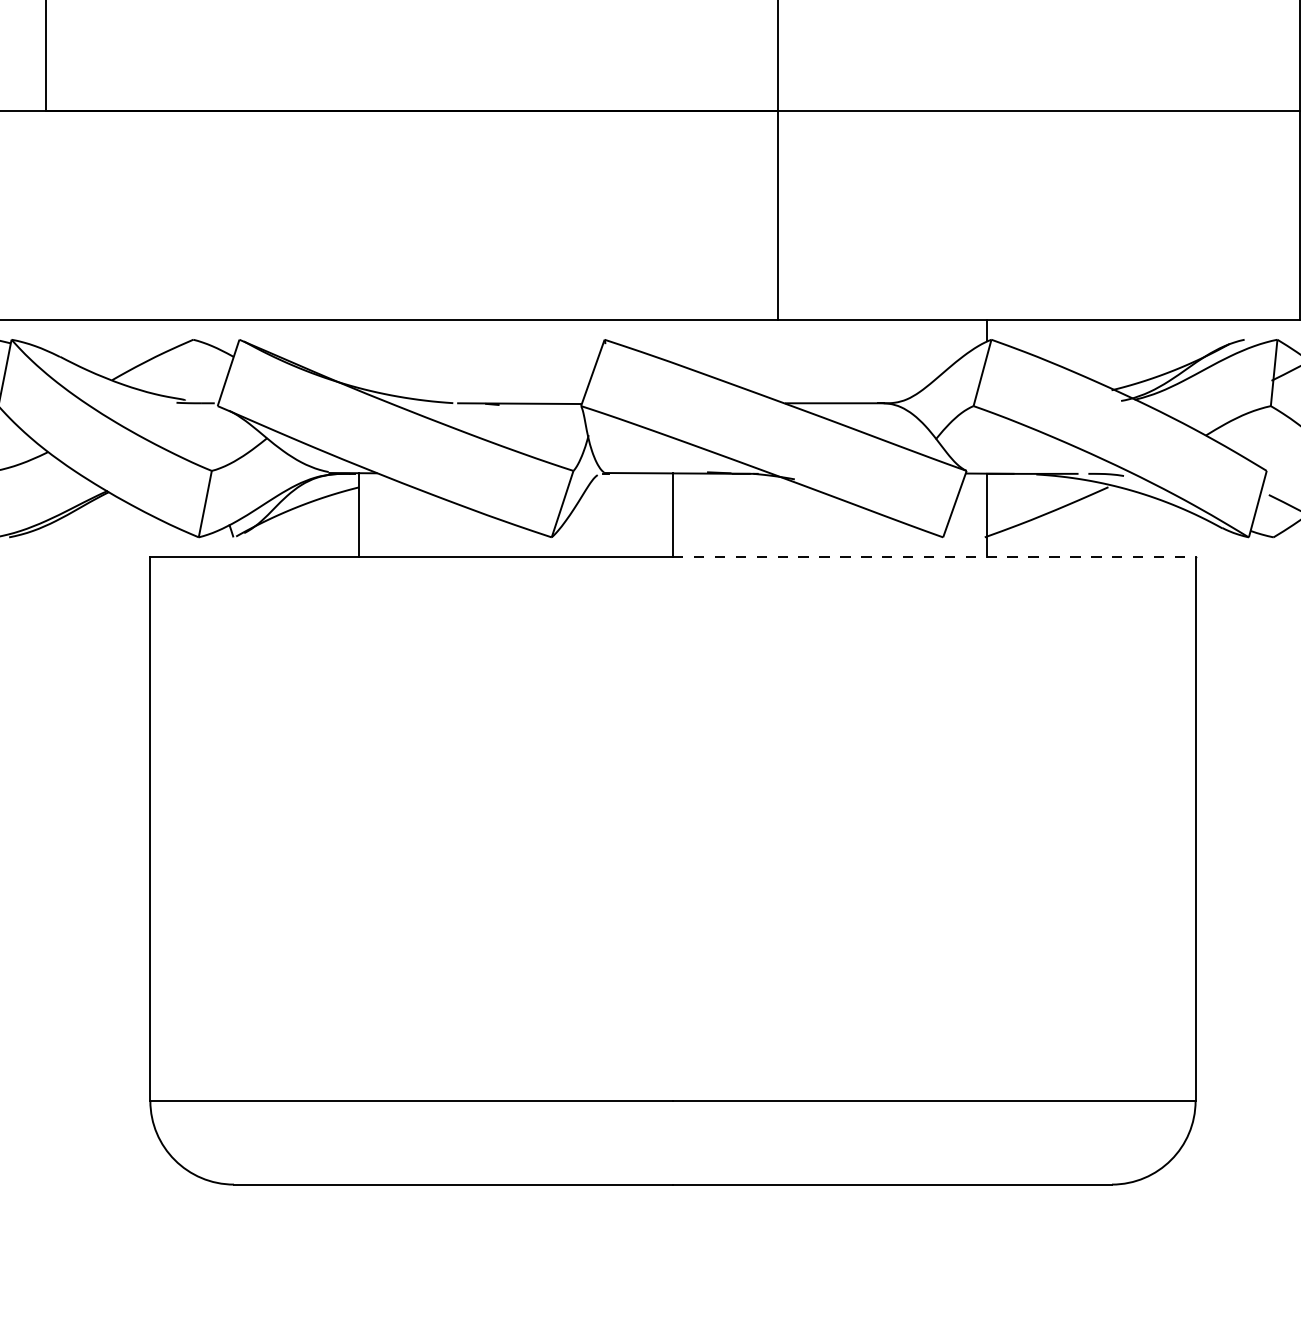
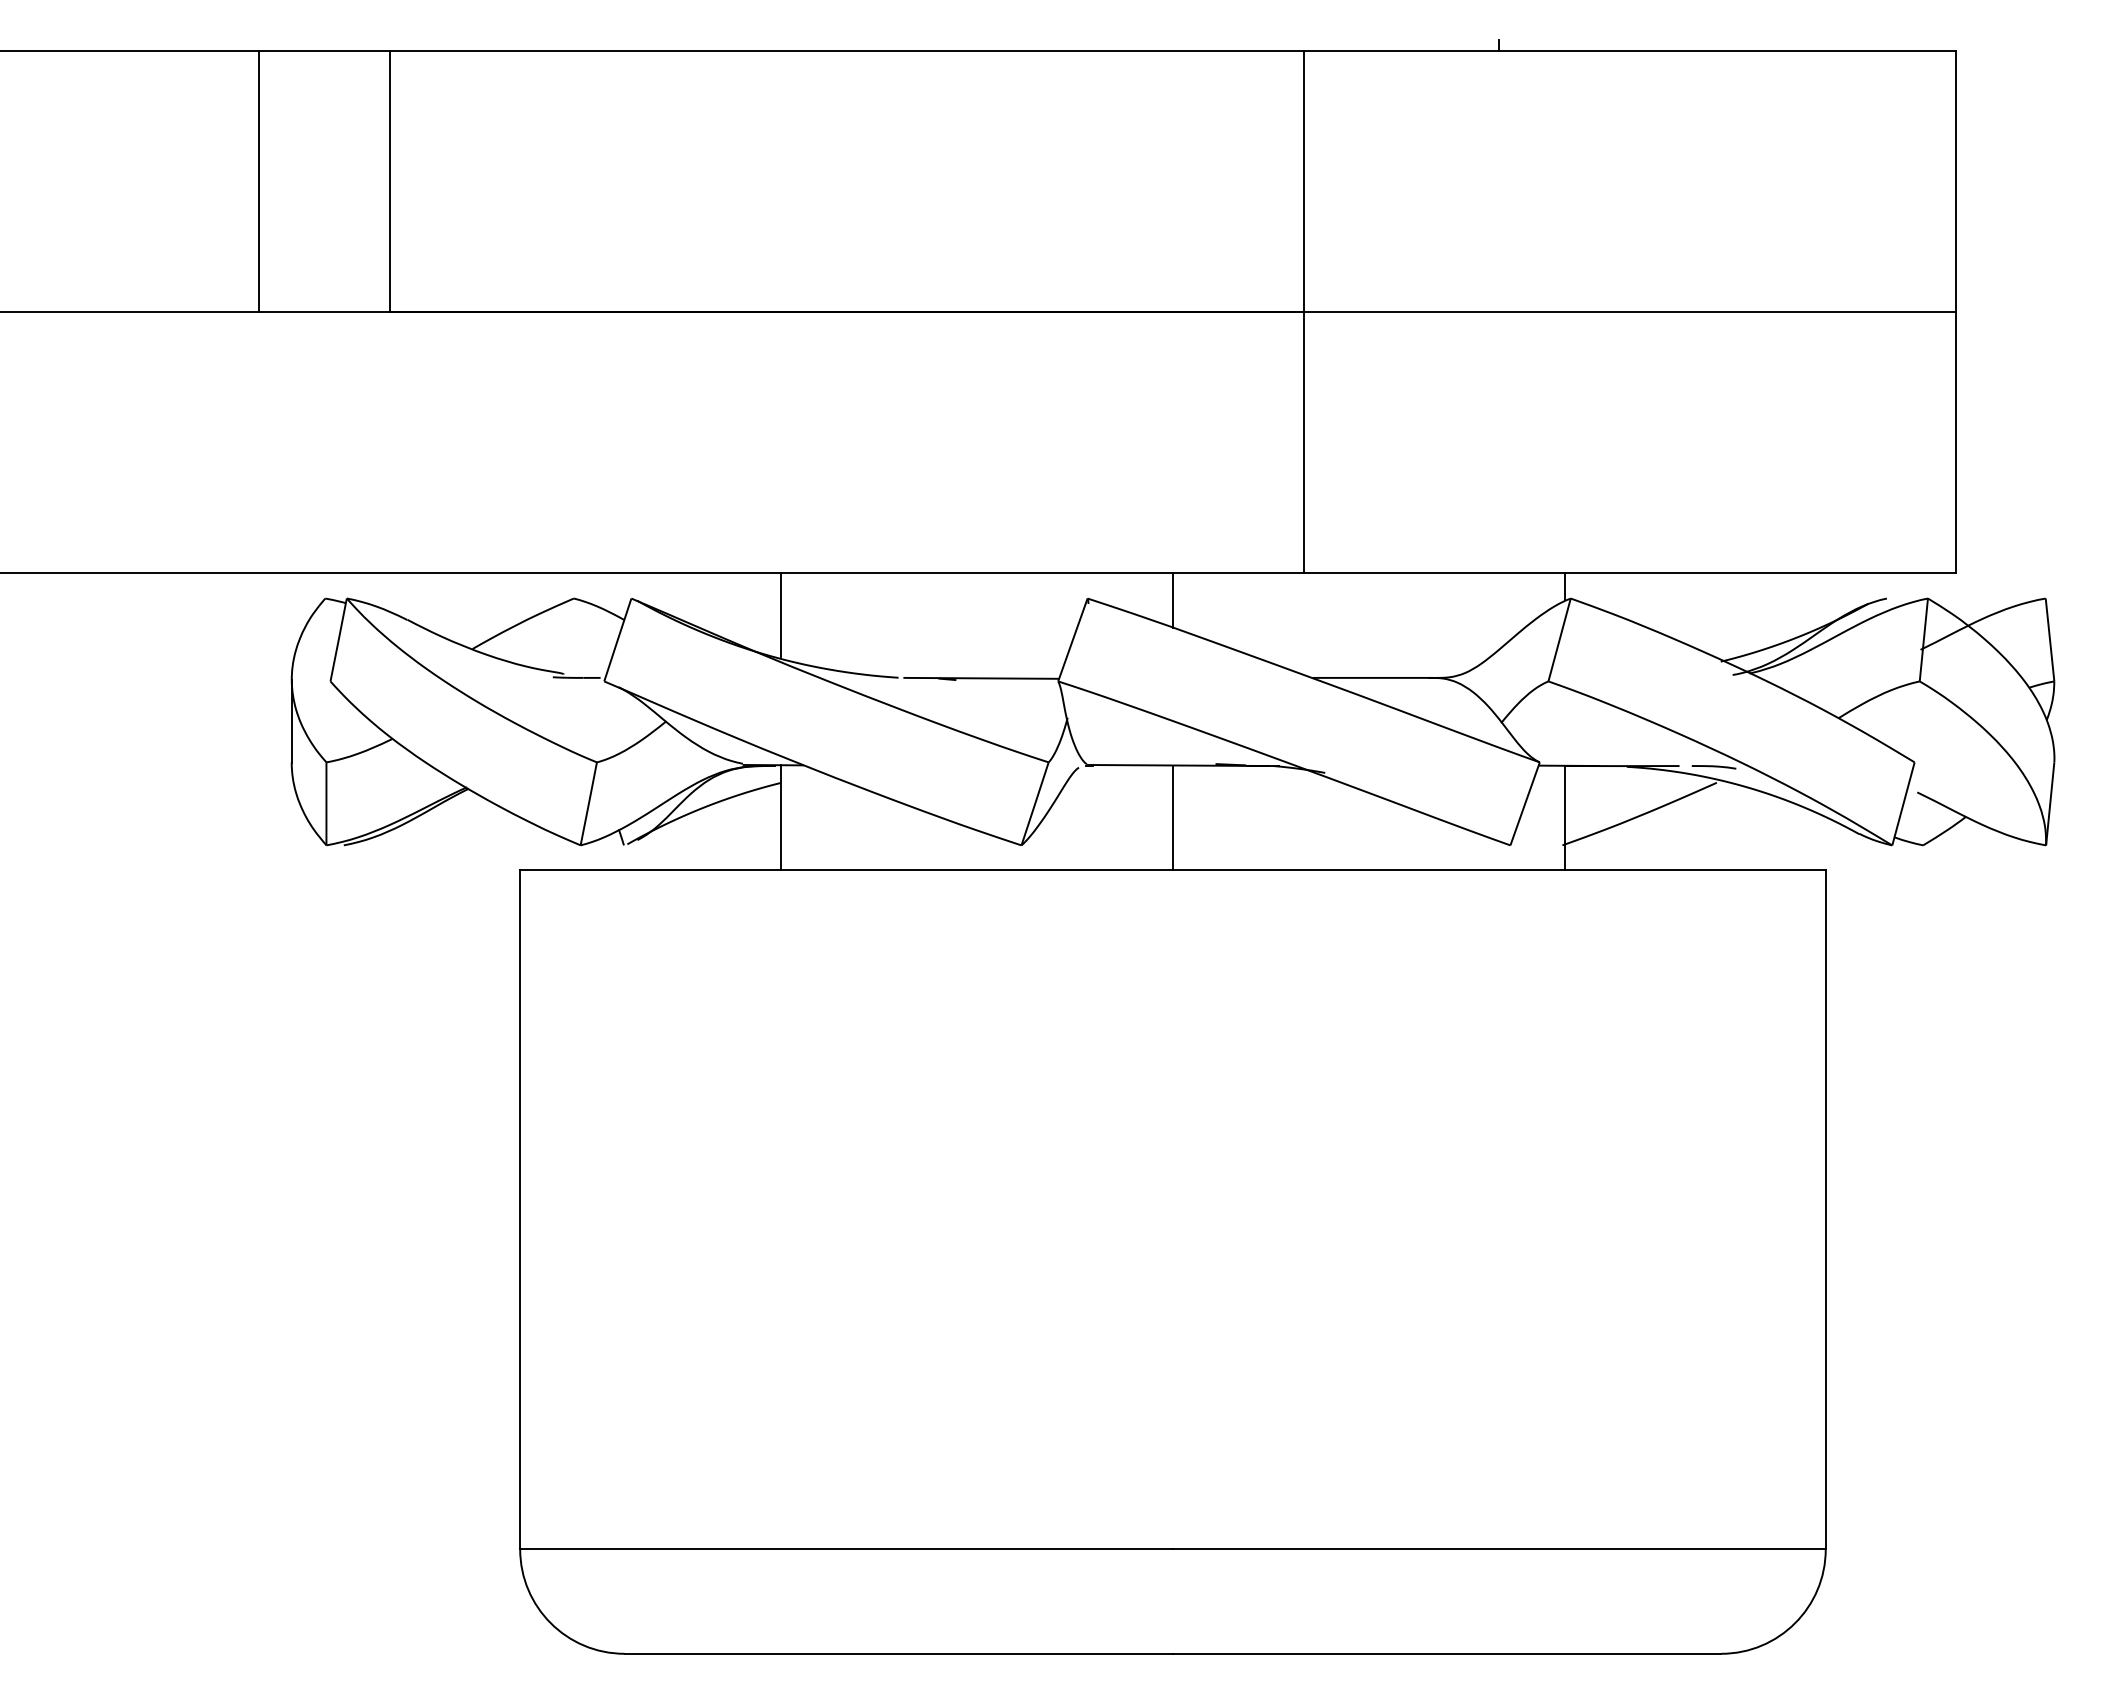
line: (672, 341) -> (1172, 600), added
line: (359, 353) -> (781, 615), added
line: (934, 557) -> (1499, 870), dashed -> solid

